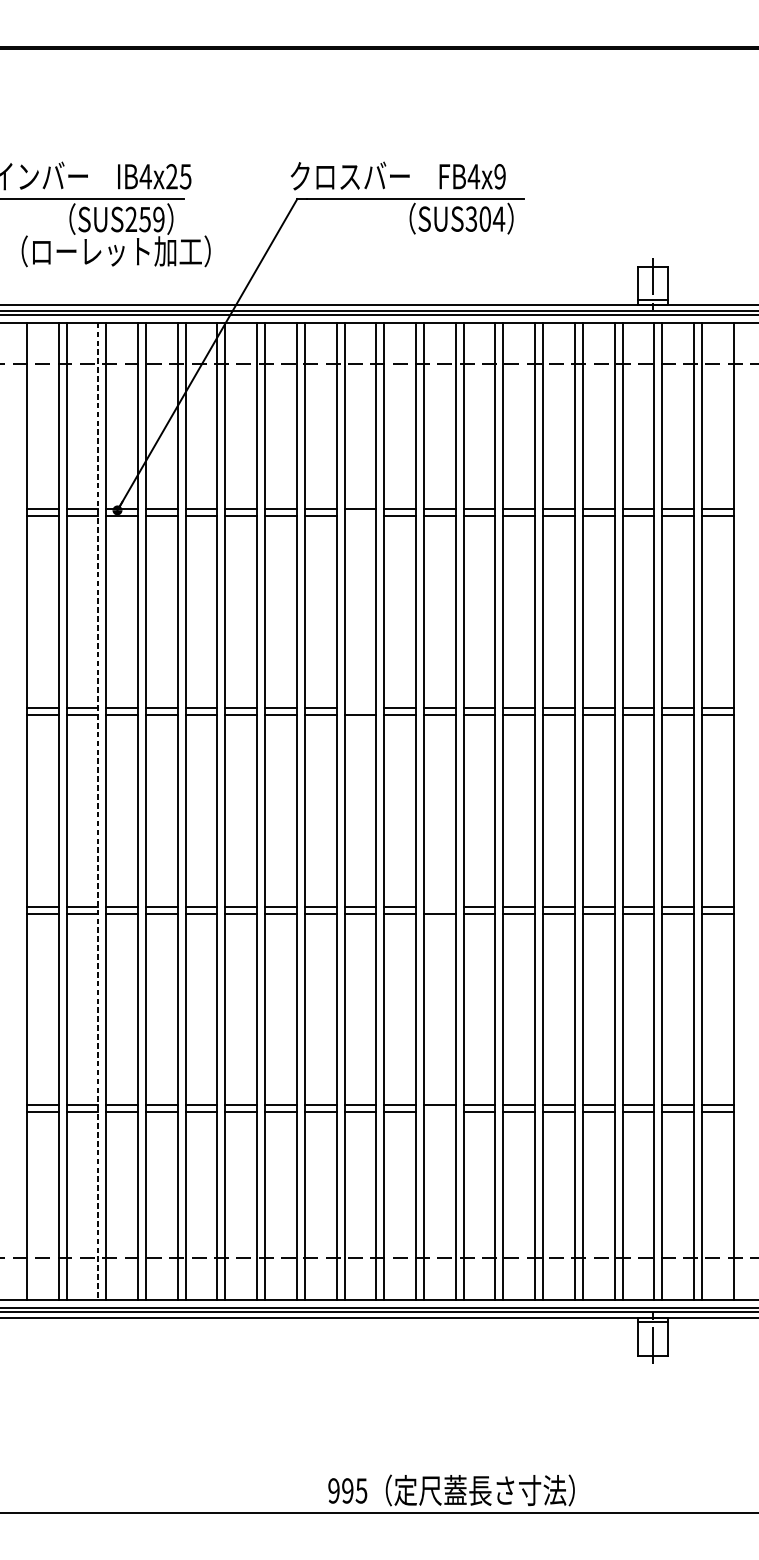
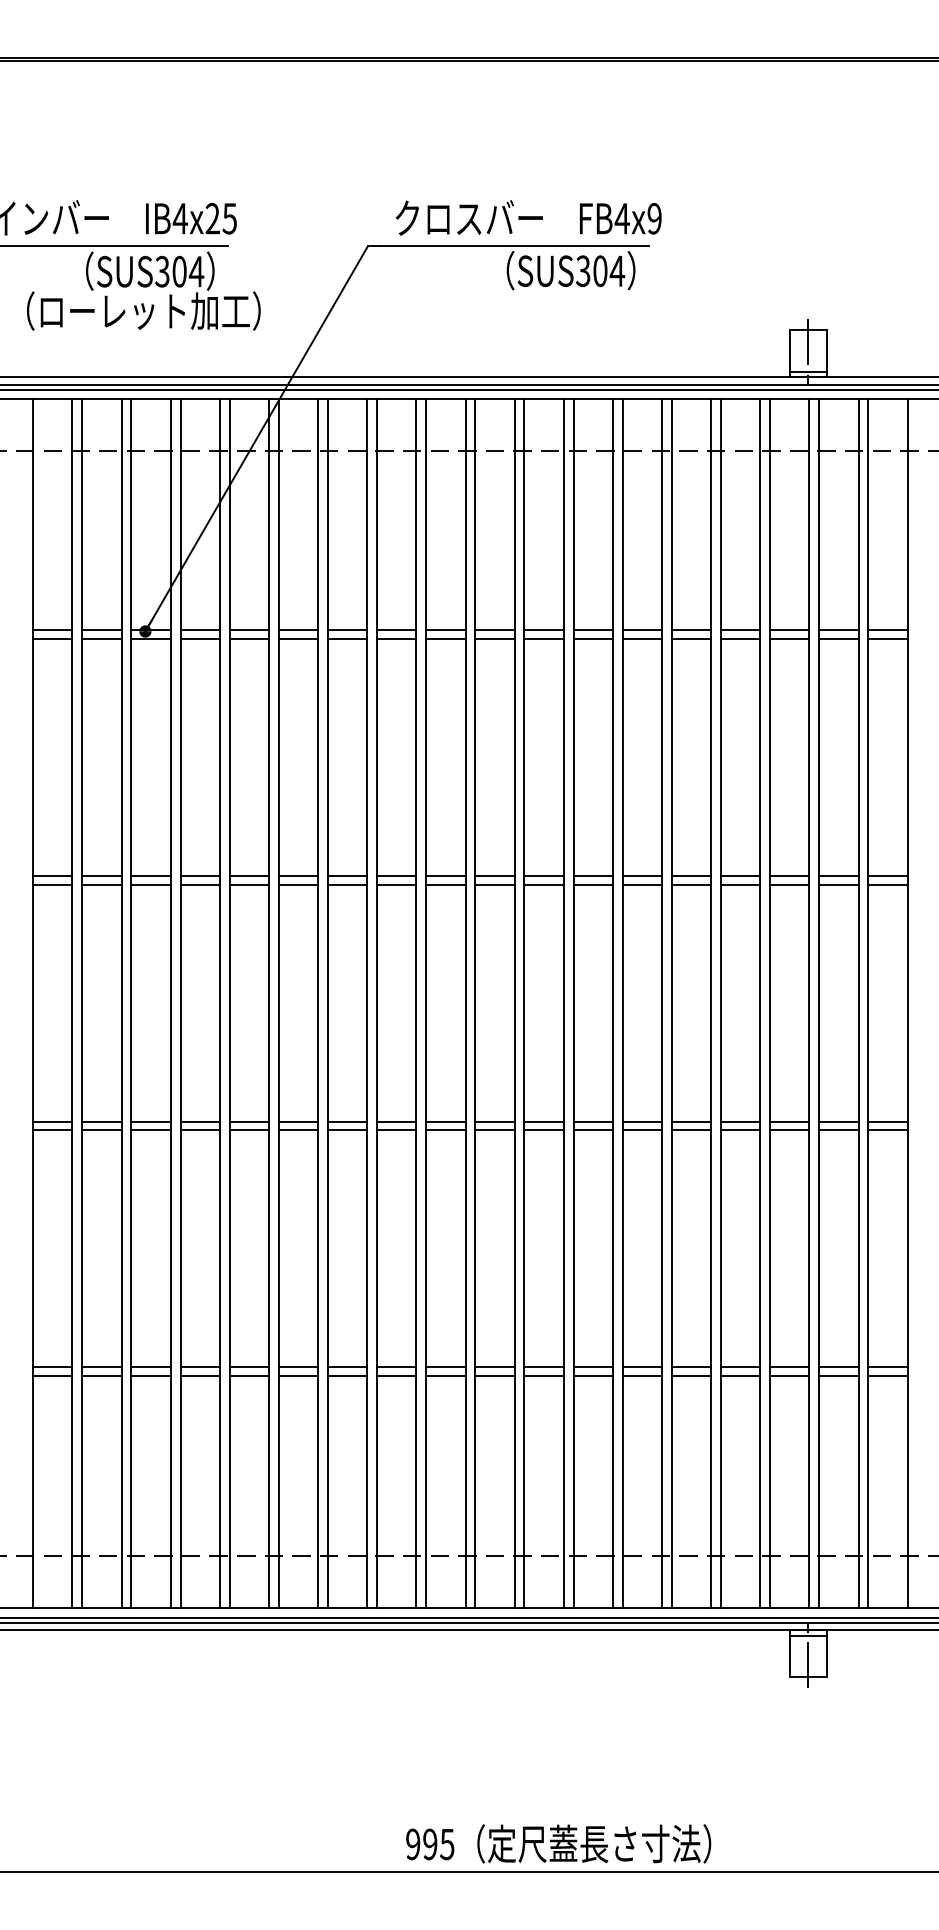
text: (398, 175) -> (528, 217), moved
text: (145, 219) -> (179, 271), SUS259 -> SUS304
line: (360, 516) -> (445, 638), added
line: (360, 707) -> (445, 875), added
line: (98, 811) -> (121, 1004), dashed -> solid
line: (439, 906) -> (543, 1121), added
line: (439, 1111) -> (543, 1375), added

